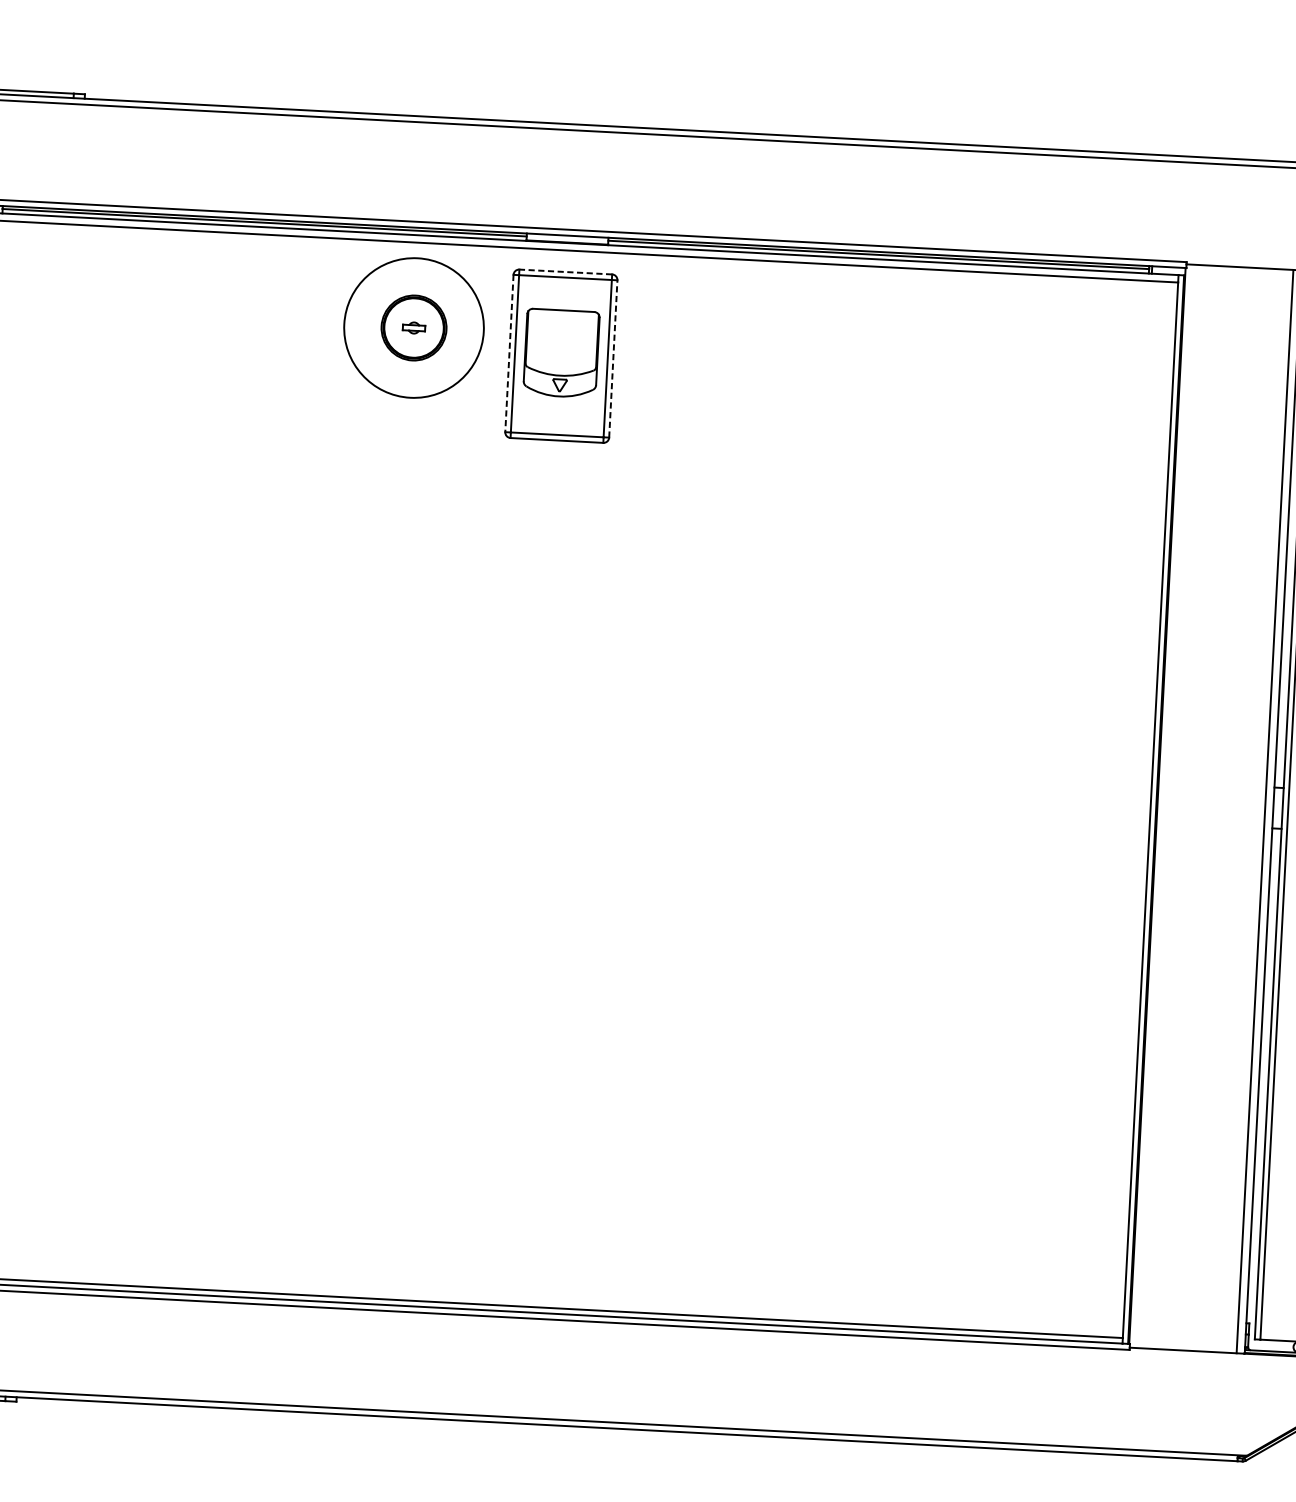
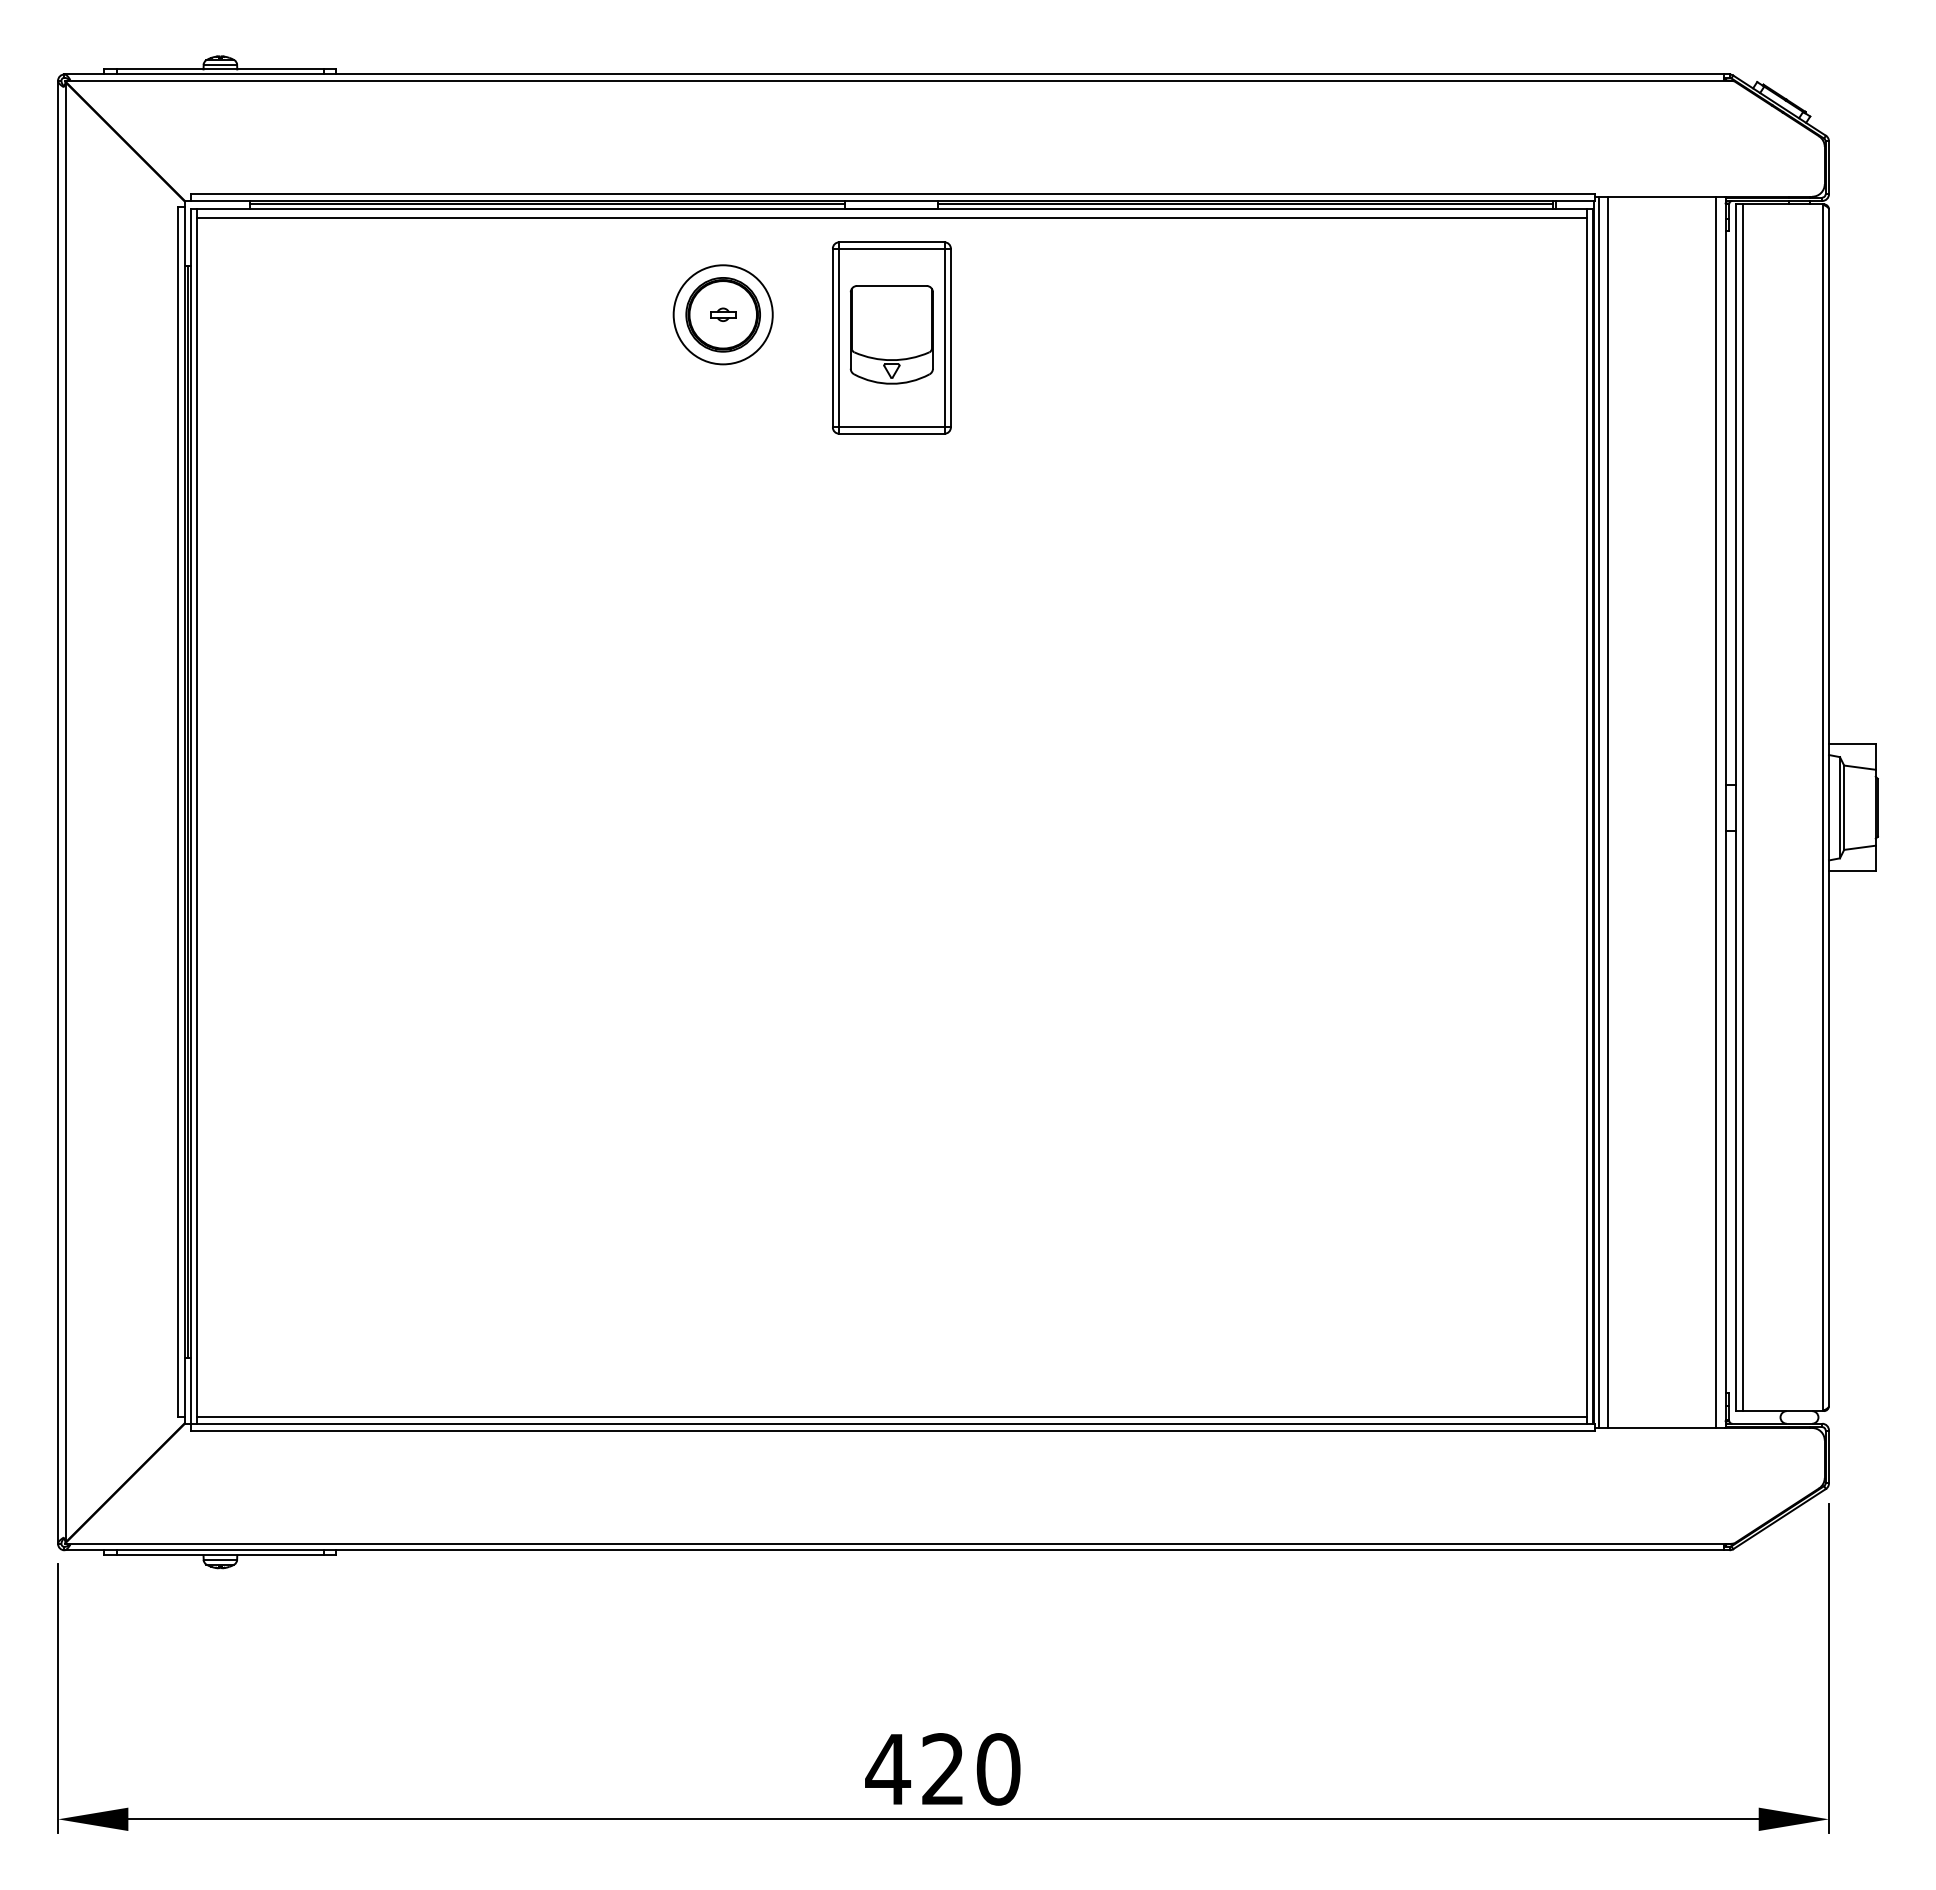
line: (565, 272) -> (891, 242), dashed -> solid
circle: (413, 327) -> (722, 314), size x0.62
line: (509, 353) -> (832, 338), dashed -> solid
line: (612, 358) -> (950, 337), dashed -> solid
line: (1162, 805) -> (1599, 811), added
line: (1170, 805) -> (1608, 811), added

